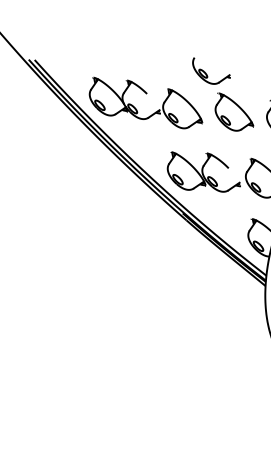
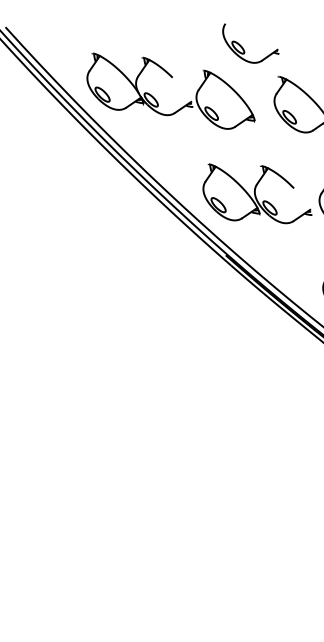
part: (211, 70) -> (250, 42), moved

